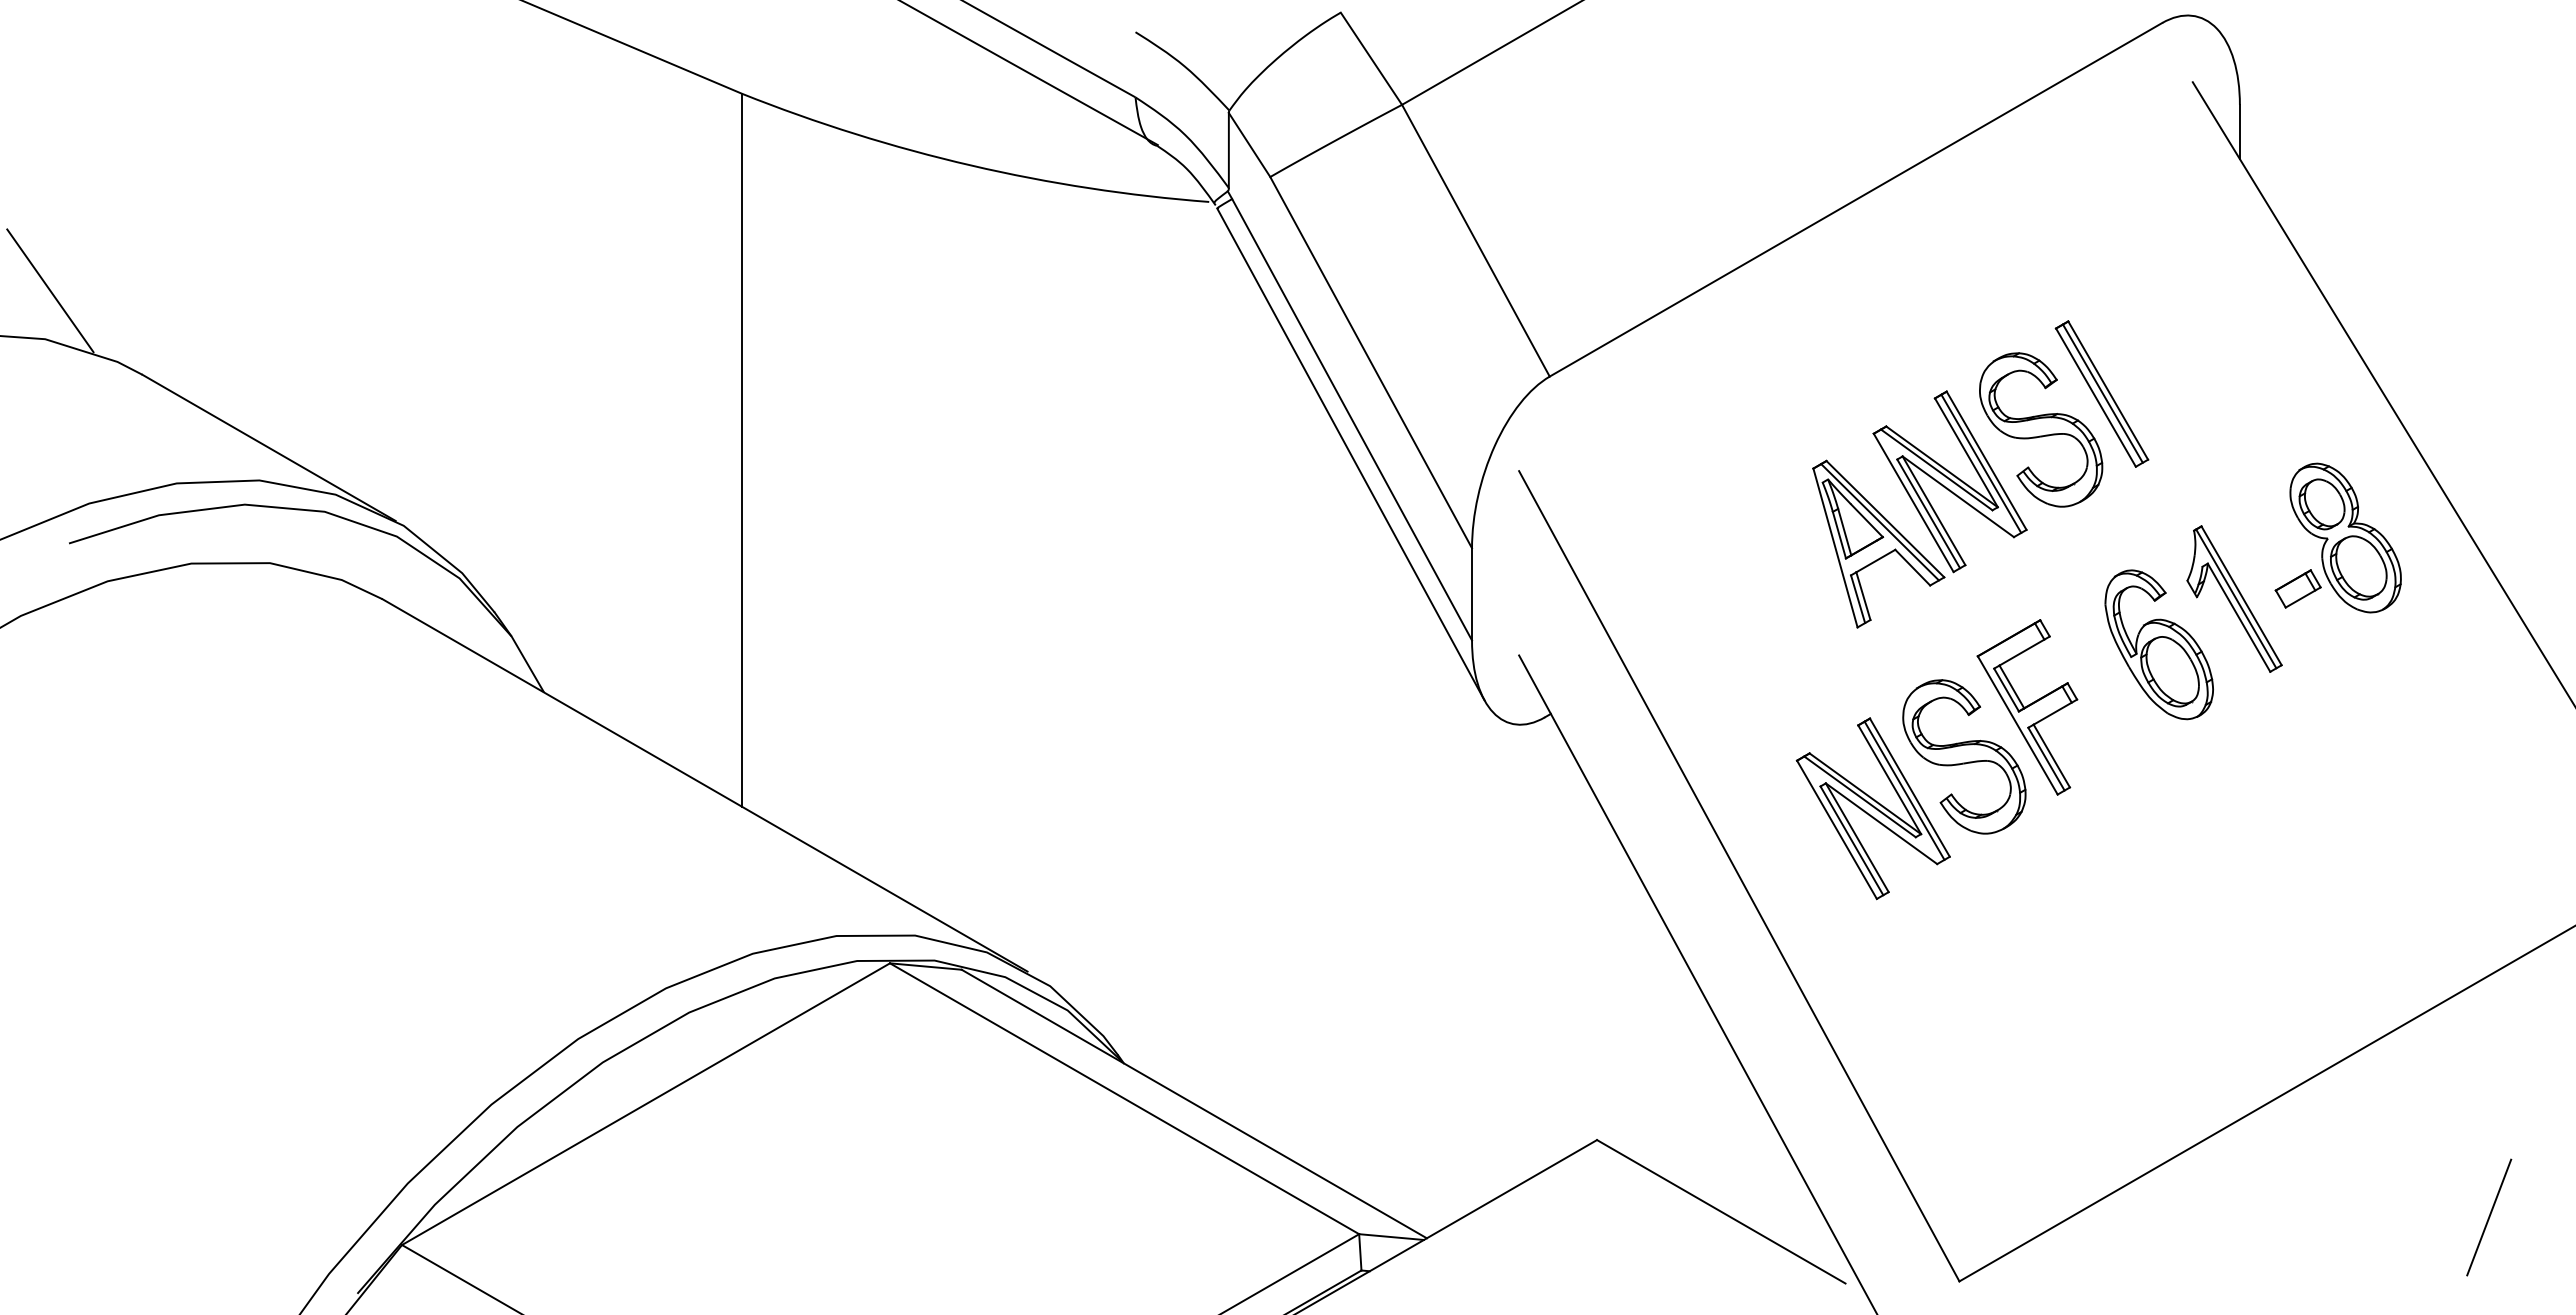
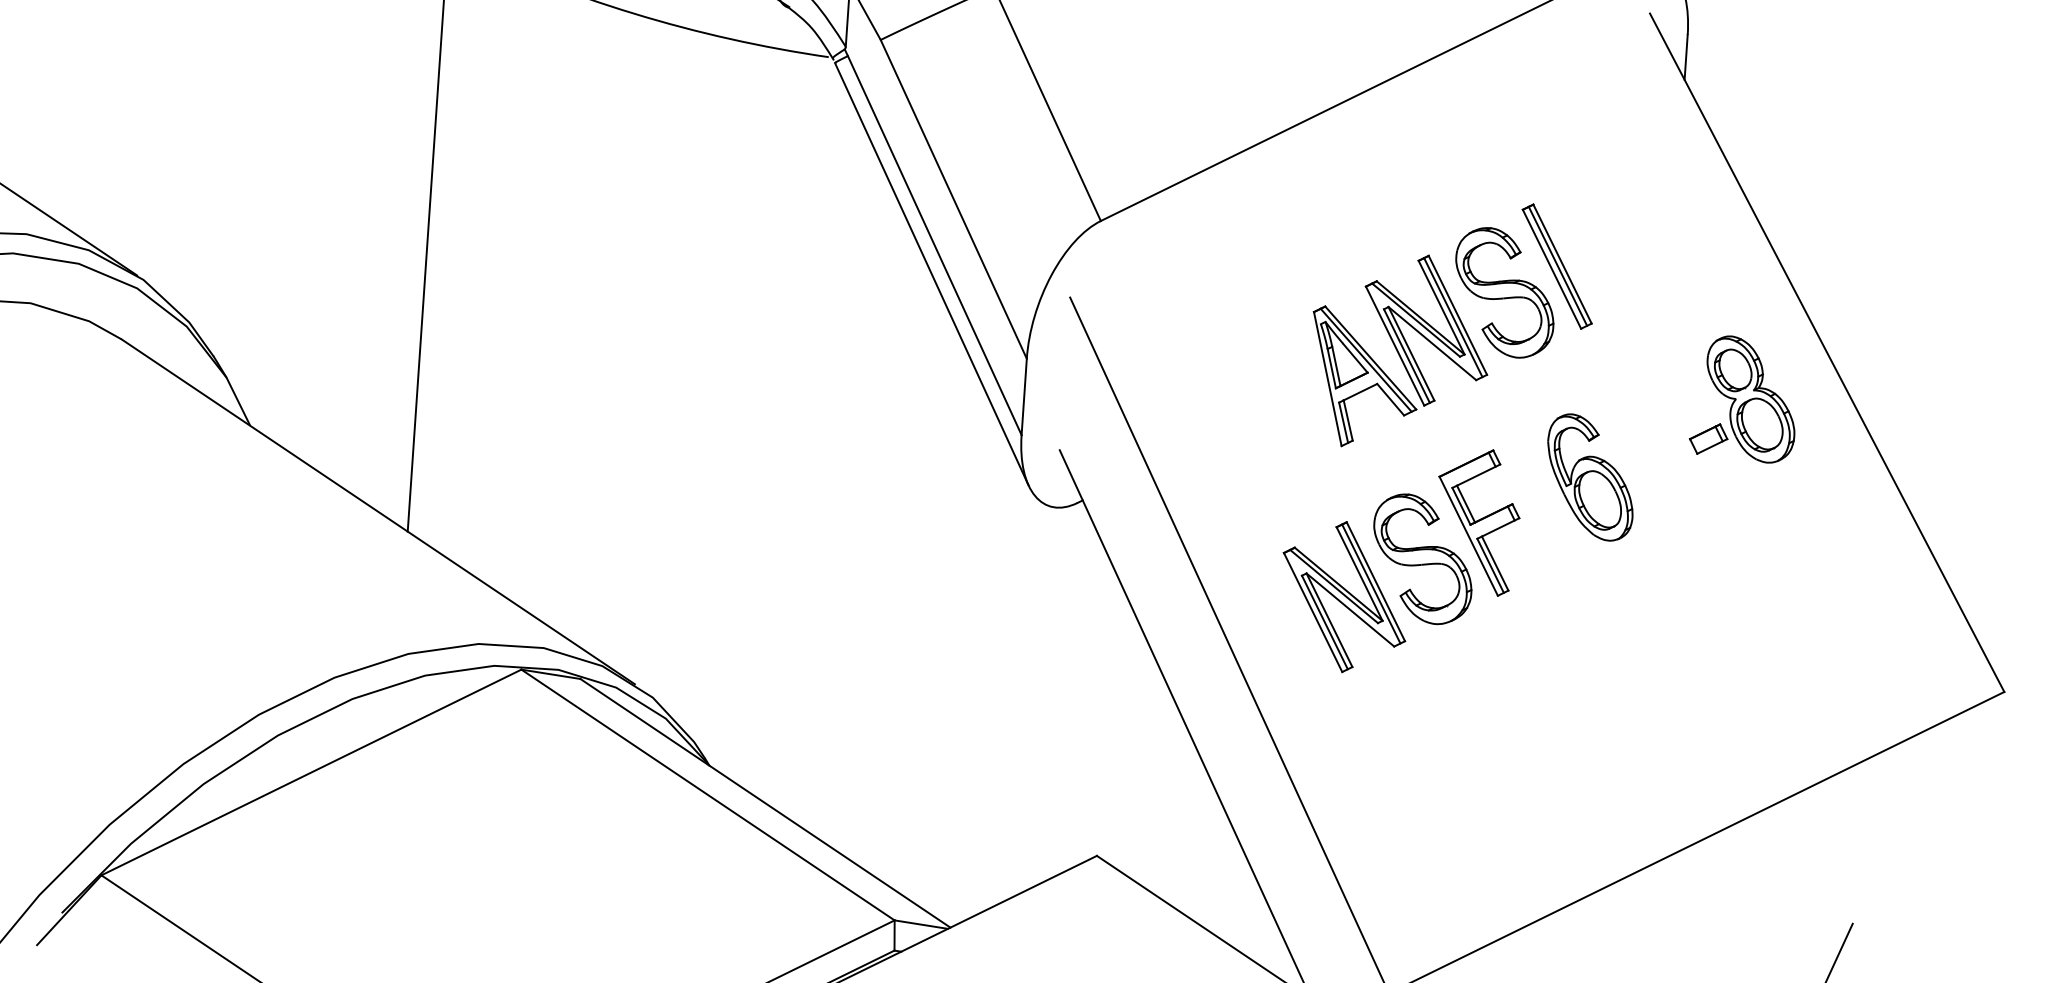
part: (2234, 598) -> (1655, 443), removed

